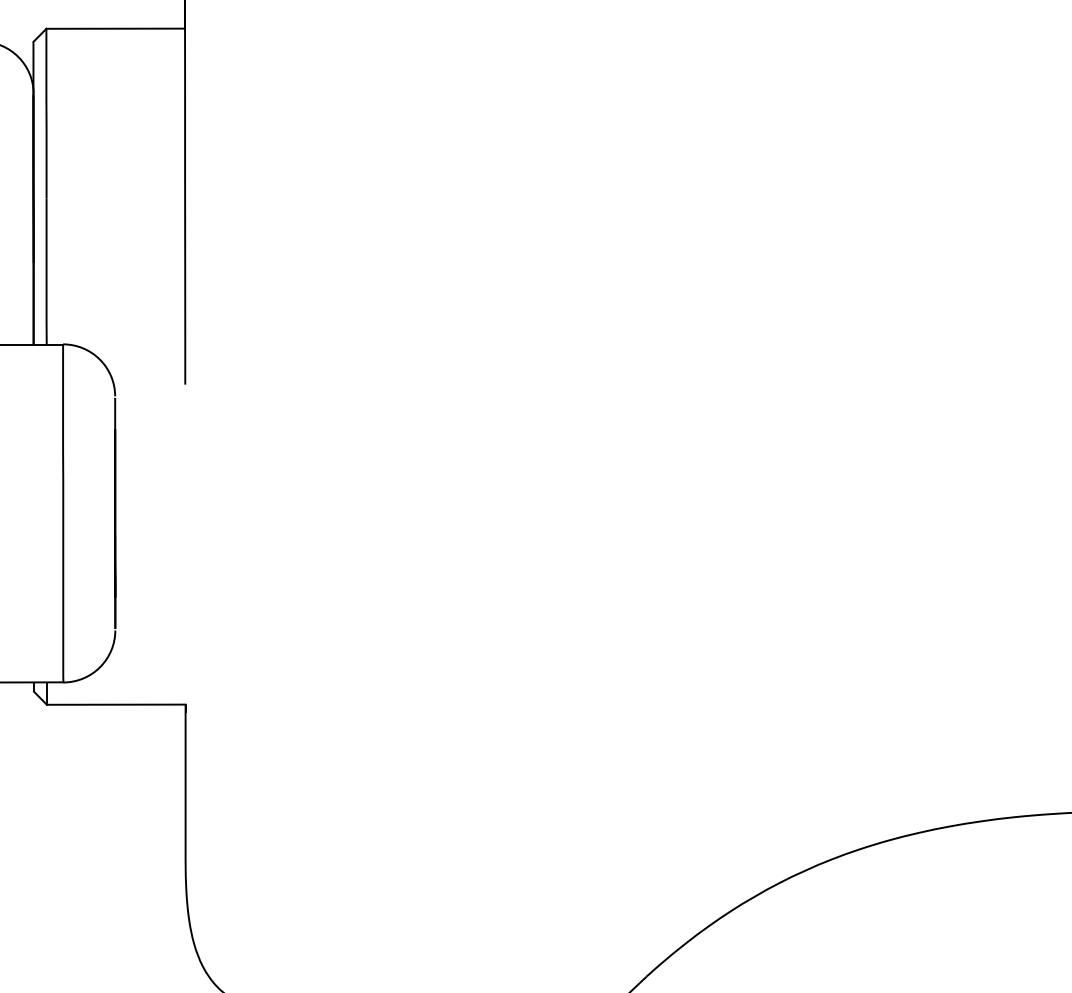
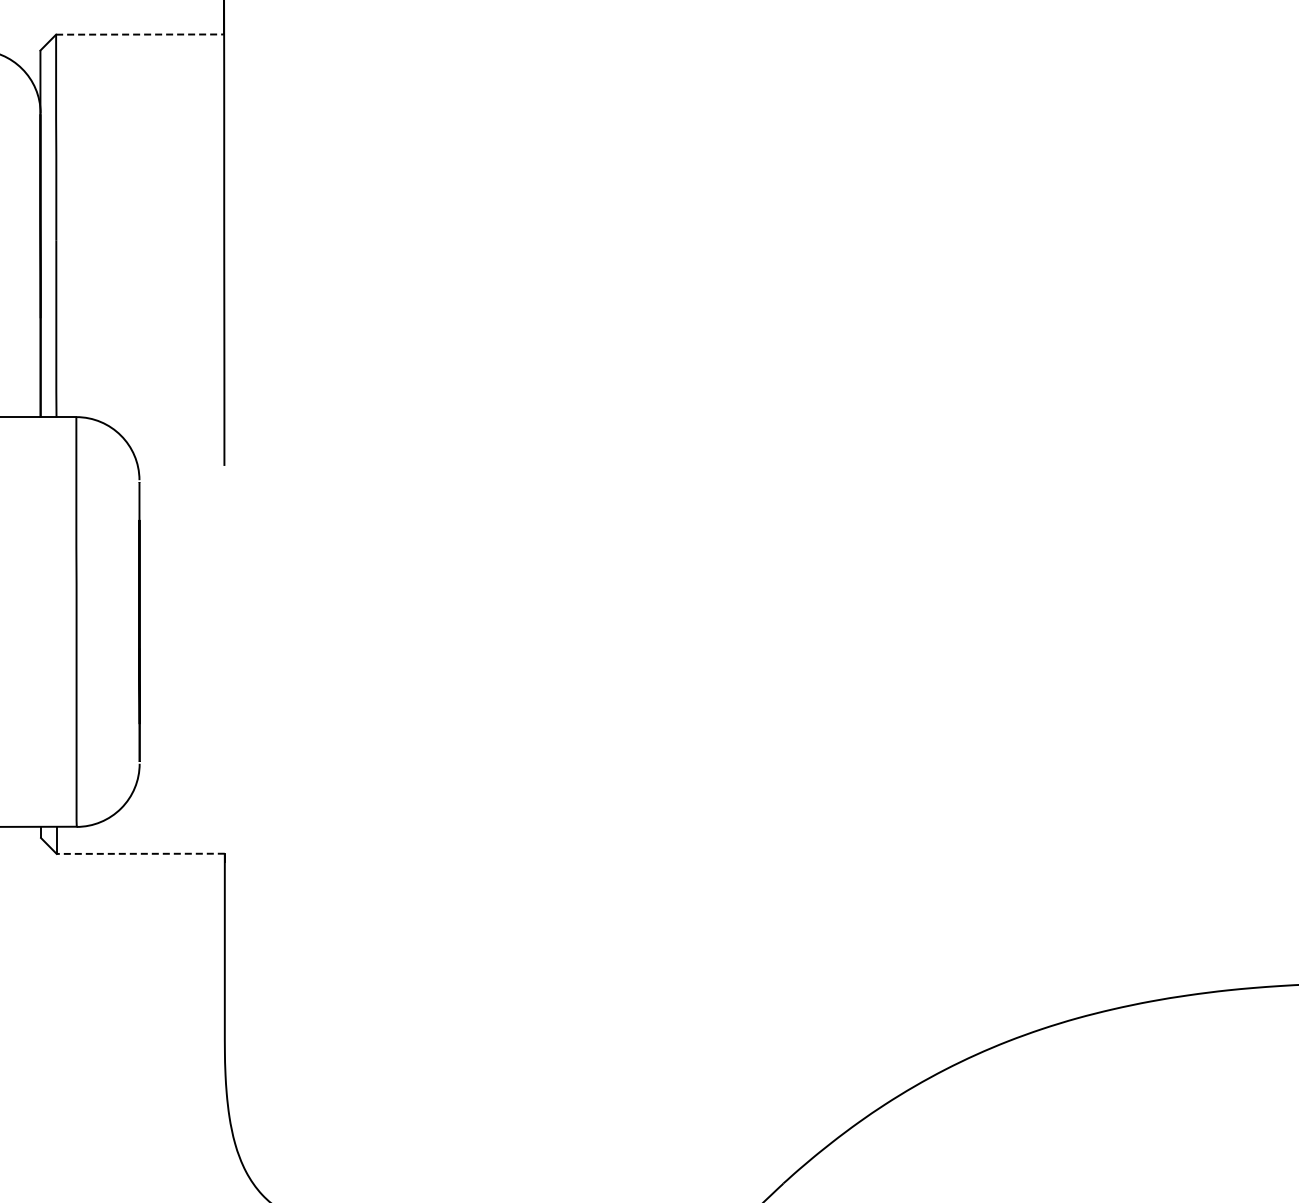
line: (116, 28) -> (140, 34), solid -> dashed
line: (116, 704) -> (140, 853), solid -> dashed

